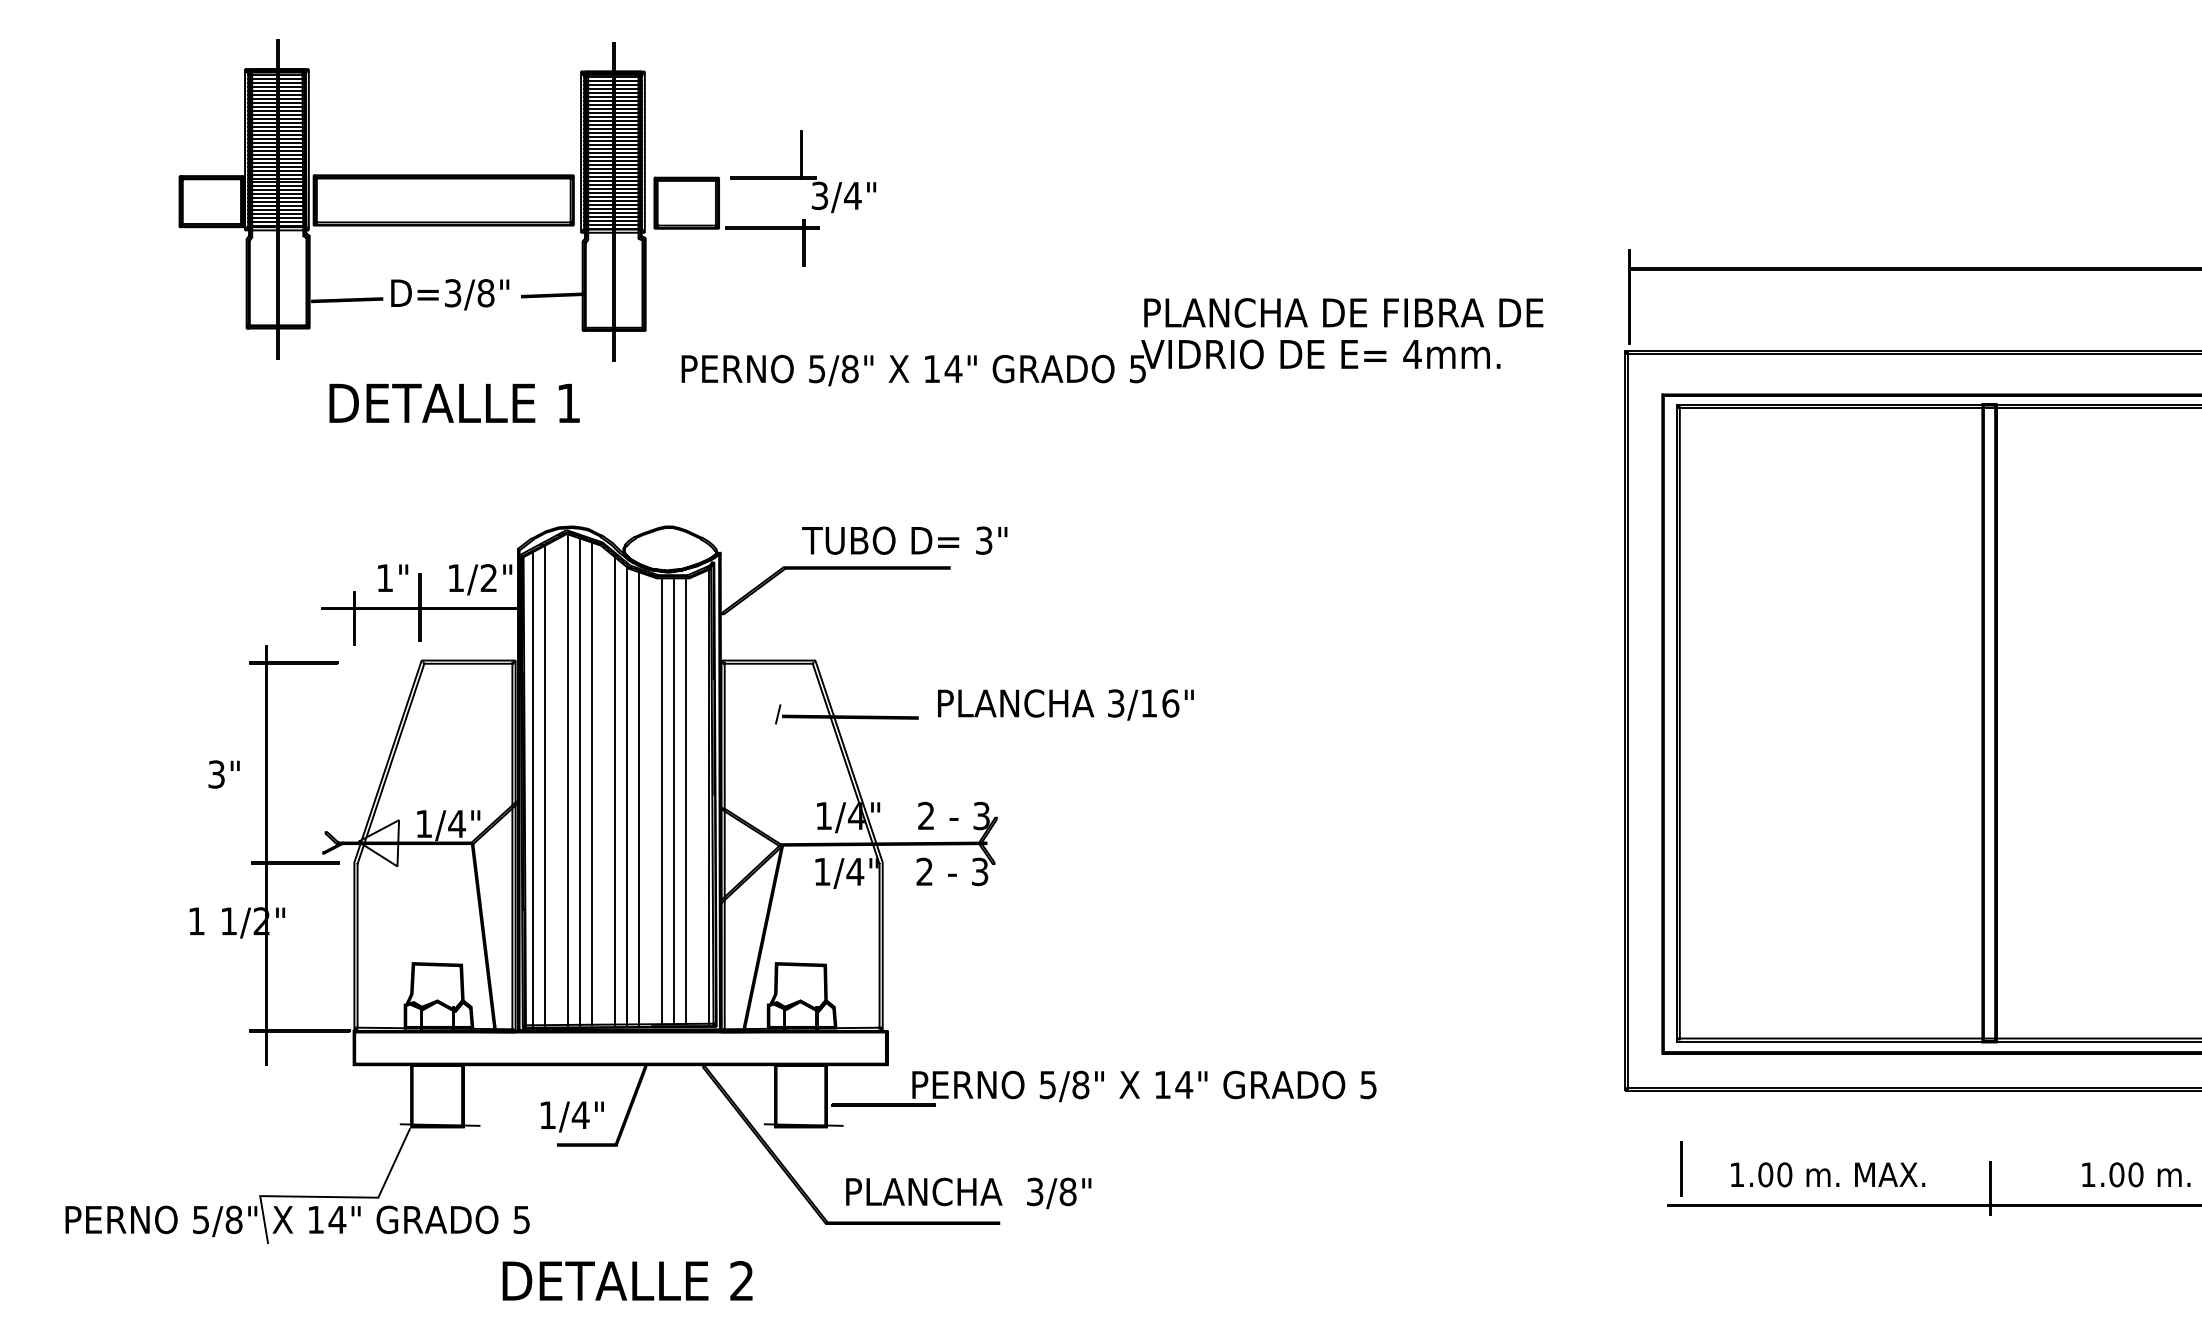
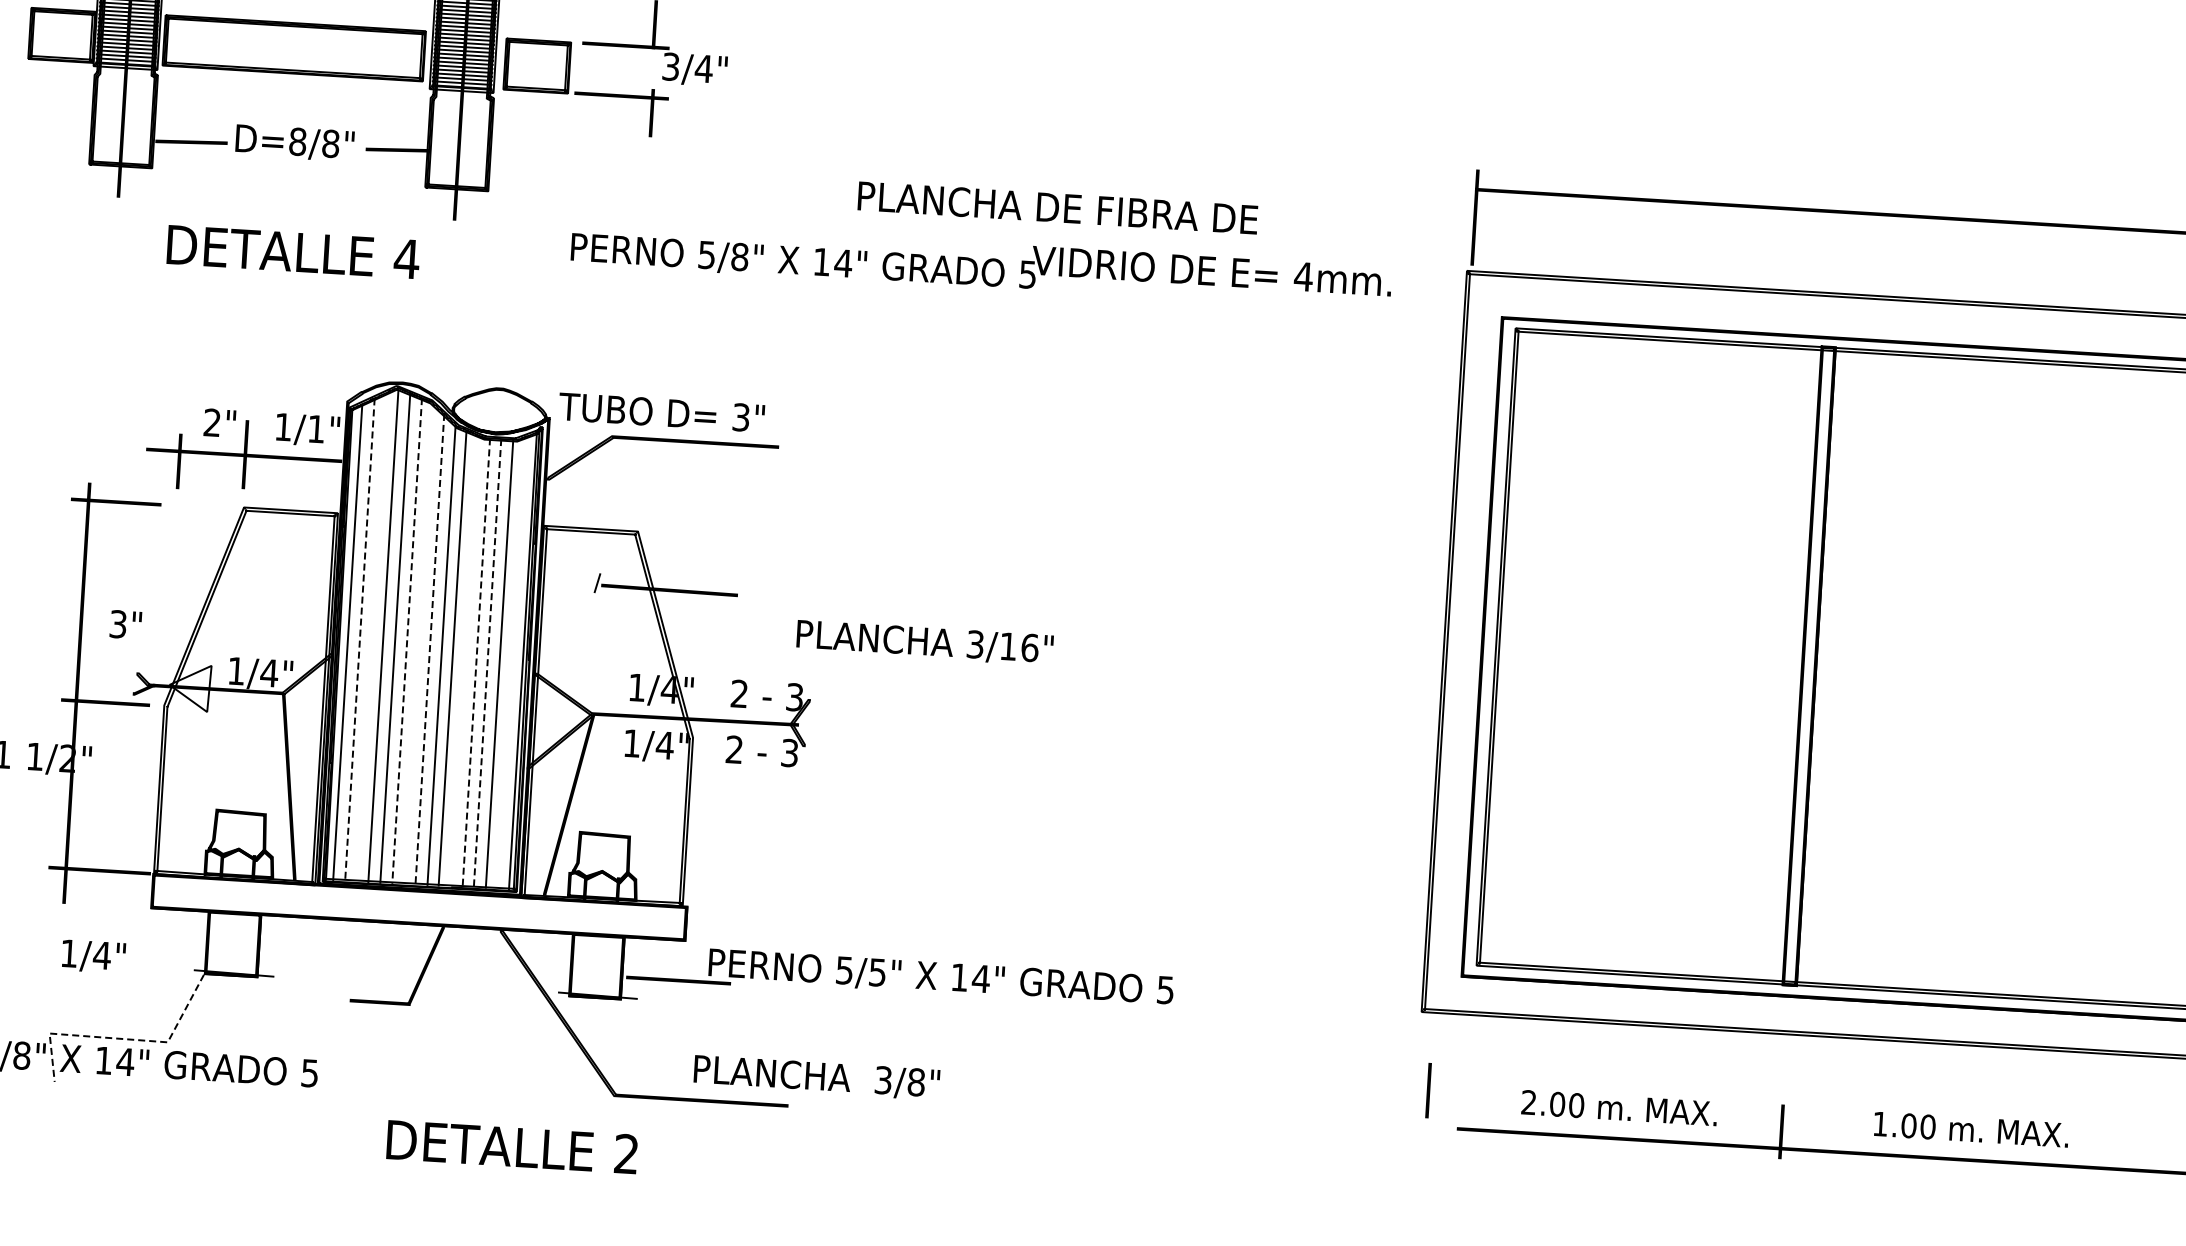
text: (452, 293) -> (297, 142), D=3/8" -> D=8/8"
text: (1343, 312) -> (1057, 207), moved
text: (1090, 362) -> (980, 265), moved
text: (568, 402) -> (406, 258), 1 -> 4
text: (904, 540) -> (661, 412), moved
text: (384, 577) -> (211, 422), 1" -> 2"
text: (488, 577) -> (315, 428), 1/2" -> 1/1"
text: (1065, 704) -> (924, 642), moved
text: (223, 774) -> (125, 624), moved
line: (592, 783) -> (407, 640), solid -> dashed
line: (545, 785) -> (360, 640), solid -> dashed
line: (615, 791) -> (429, 650), solid -> dashed
line: (662, 801) -> (476, 663), solid -> dashed
line: (673, 801) -> (487, 663), solid -> dashed
text: (1080, 1084) -> (877, 972), 5/8" -> 5/5"
text: (571, 1116) -> (92, 956), moved
line: (1681, 1168) -> (1428, 1090), moved
text: (1736, 1174) -> (1528, 1102), 1.00 -> 2.00
text: (968, 1193) -> (816, 1077), moved
line: (332, 1197) -> (121, 1039), solid -> dashed
text: (627, 1280) -> (512, 1146), moved

